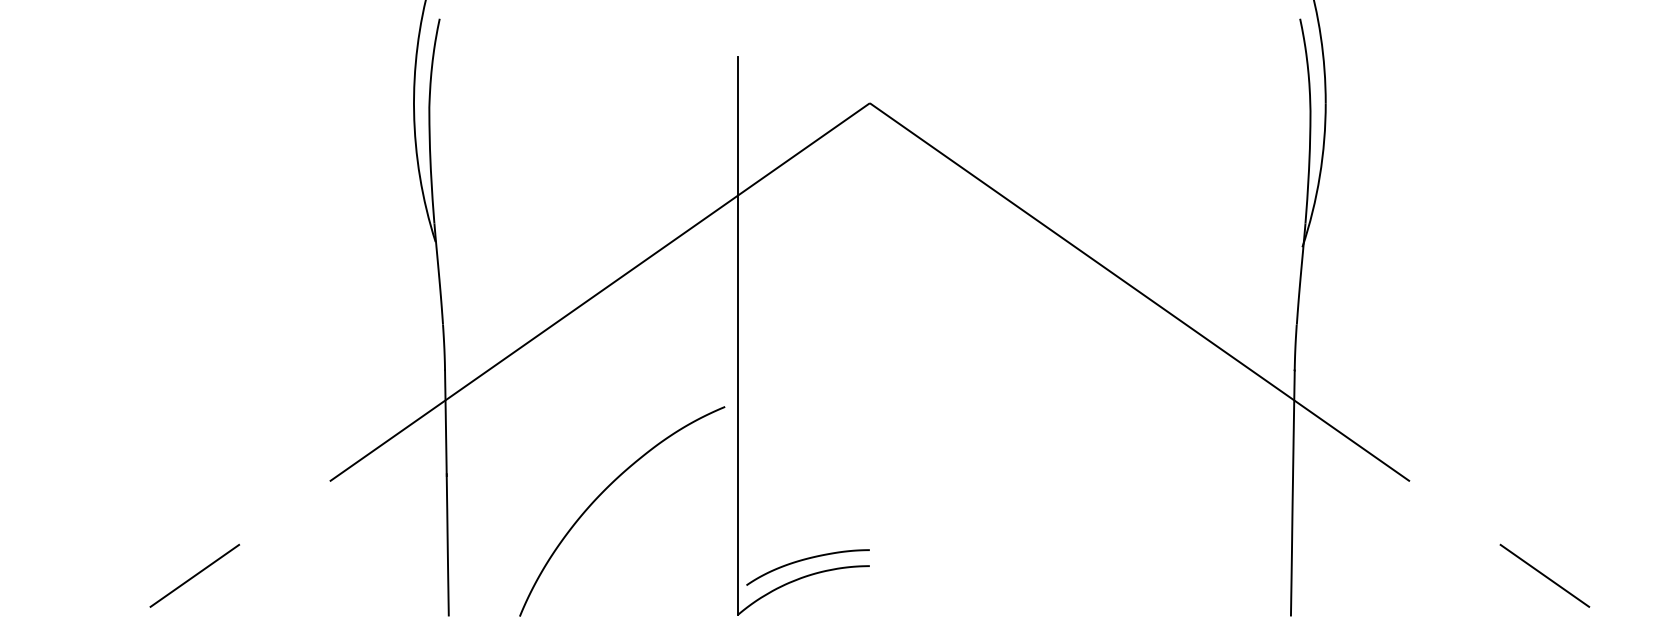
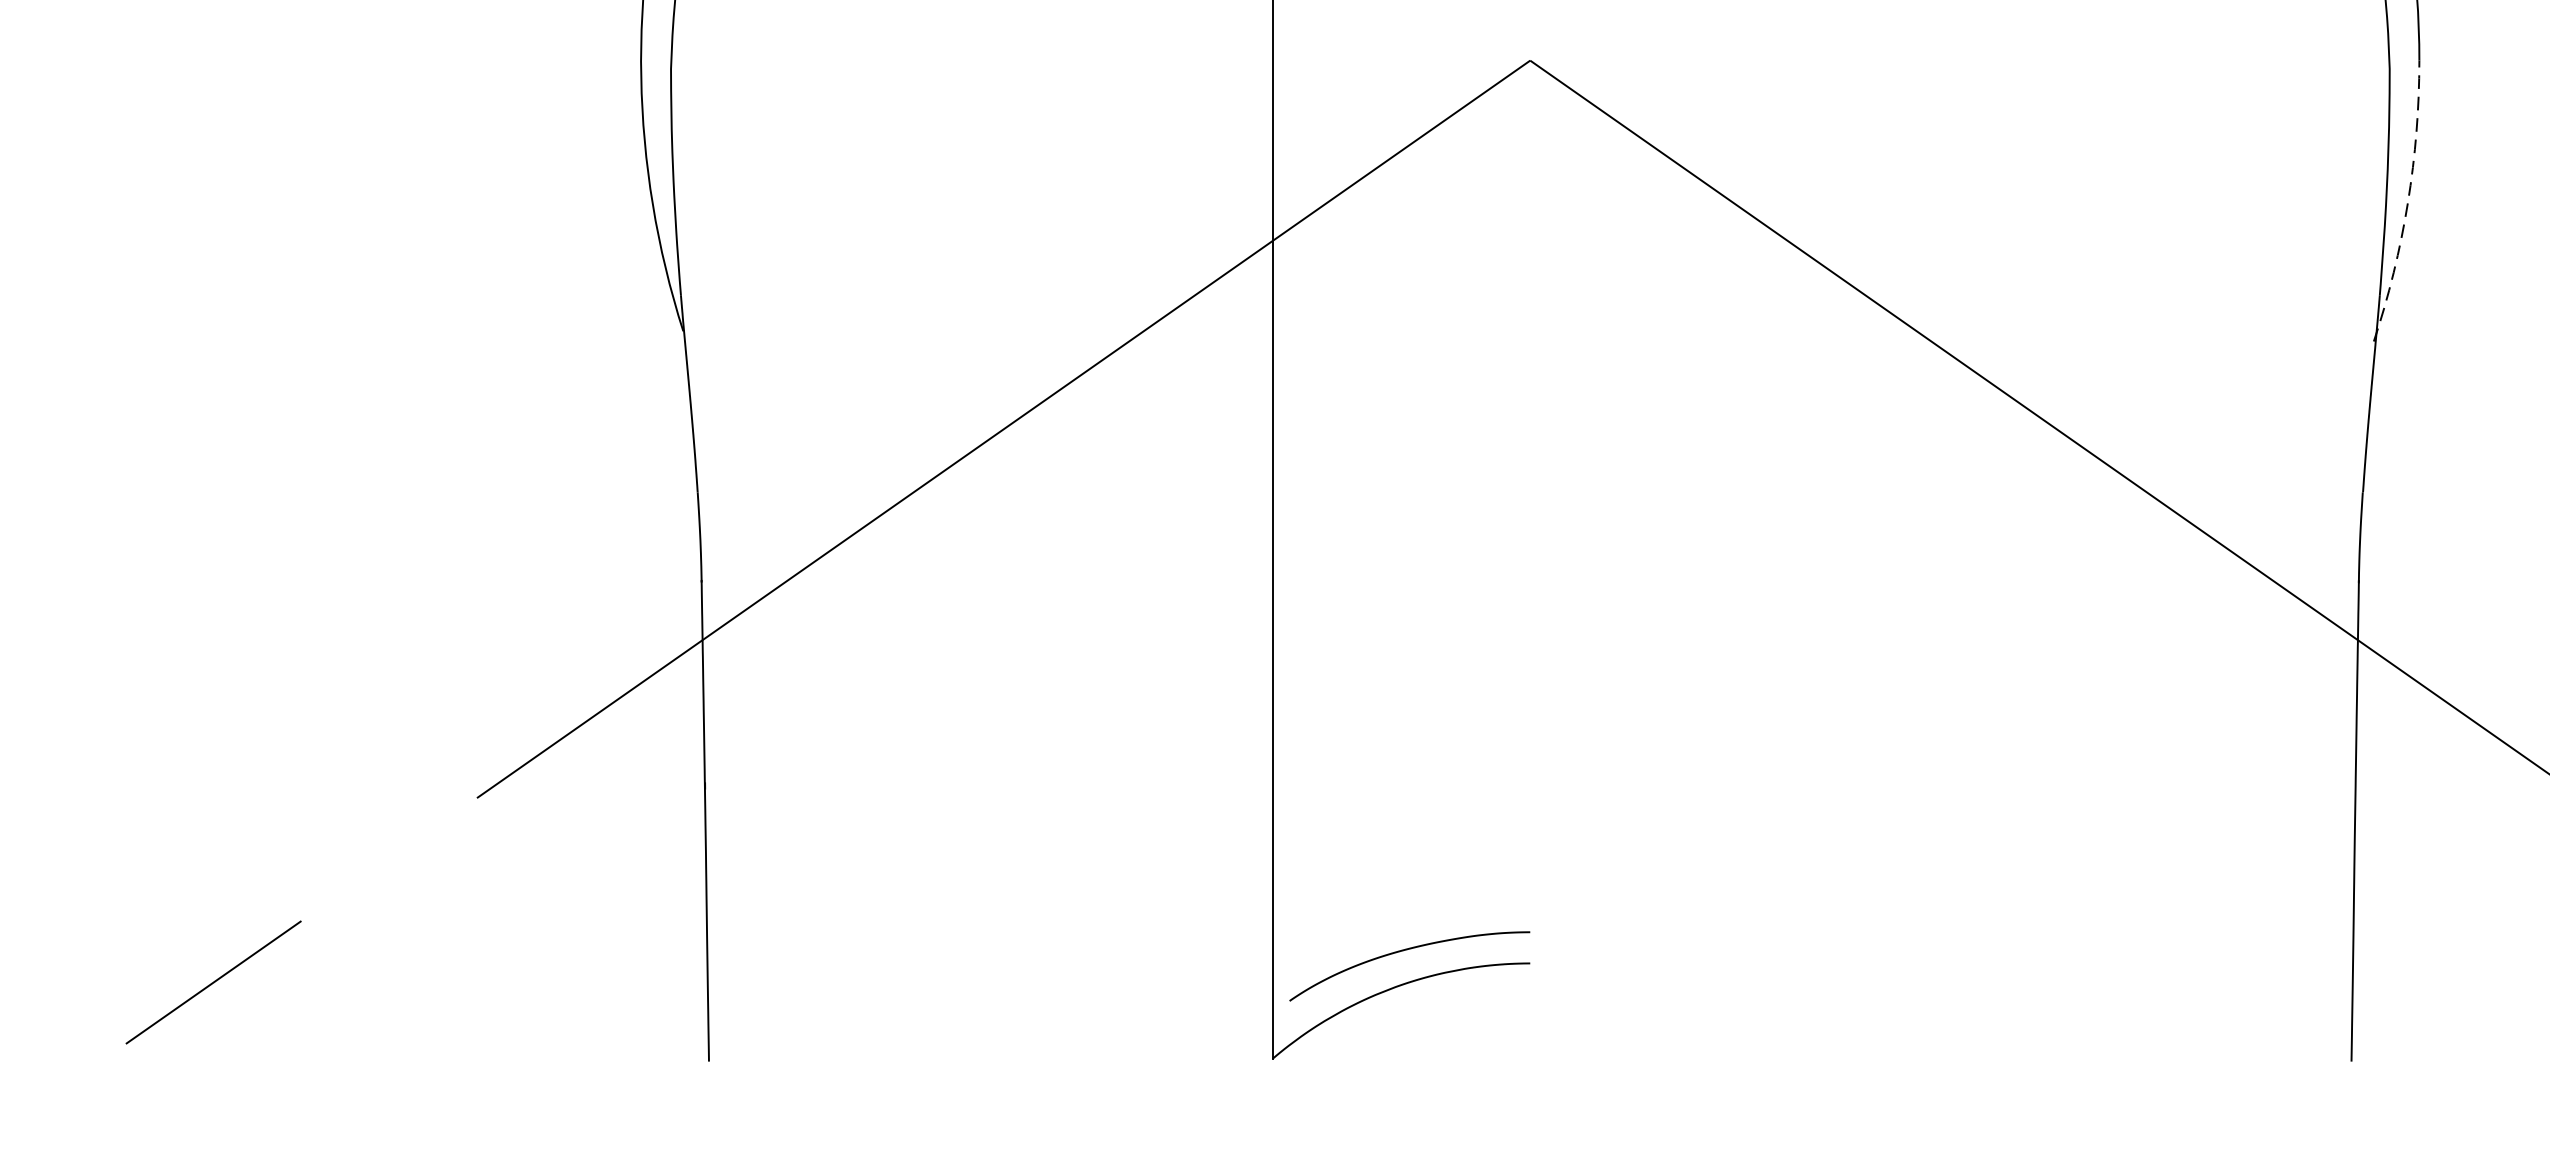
arc: (1319, 176) -> (2407, 203), solid -> dashed
curve: (603, 492) -> (1010, 819), removed

